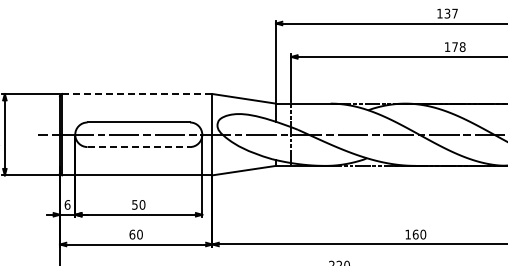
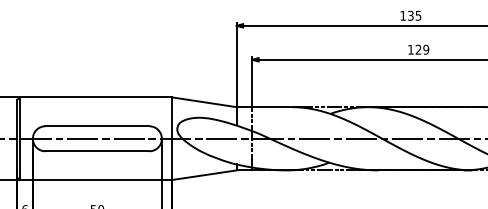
text: (454, 13) -> (417, 15), 137 -> 135
text: (458, 46) -> (422, 49), 178 -> 129
line: (136, 94) -> (95, 97), dashed -> solid
line: (139, 147) -> (98, 151), dashed -> solid

